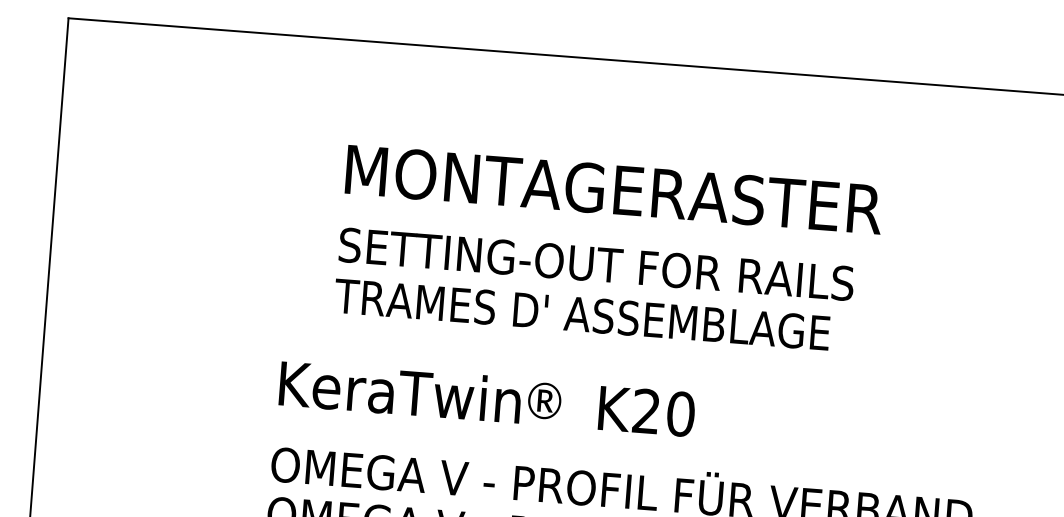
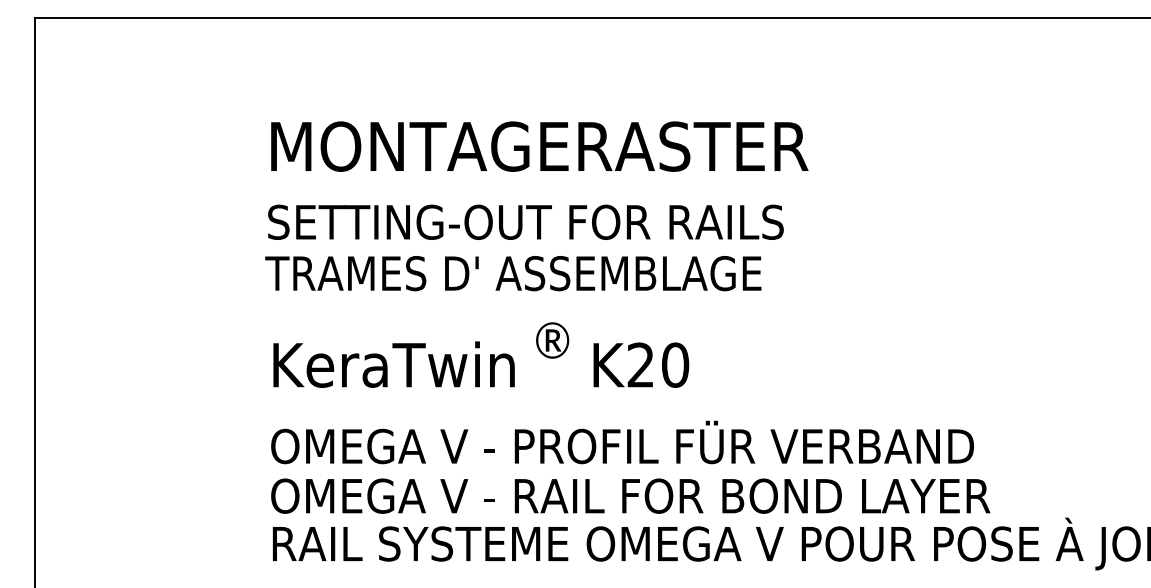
text: (613, 189) -> (539, 146), moved
text: (596, 263) -> (525, 221), moved
text: (582, 314) -> (513, 273), moved
text: (544, 400) -> (552, 340), moved

